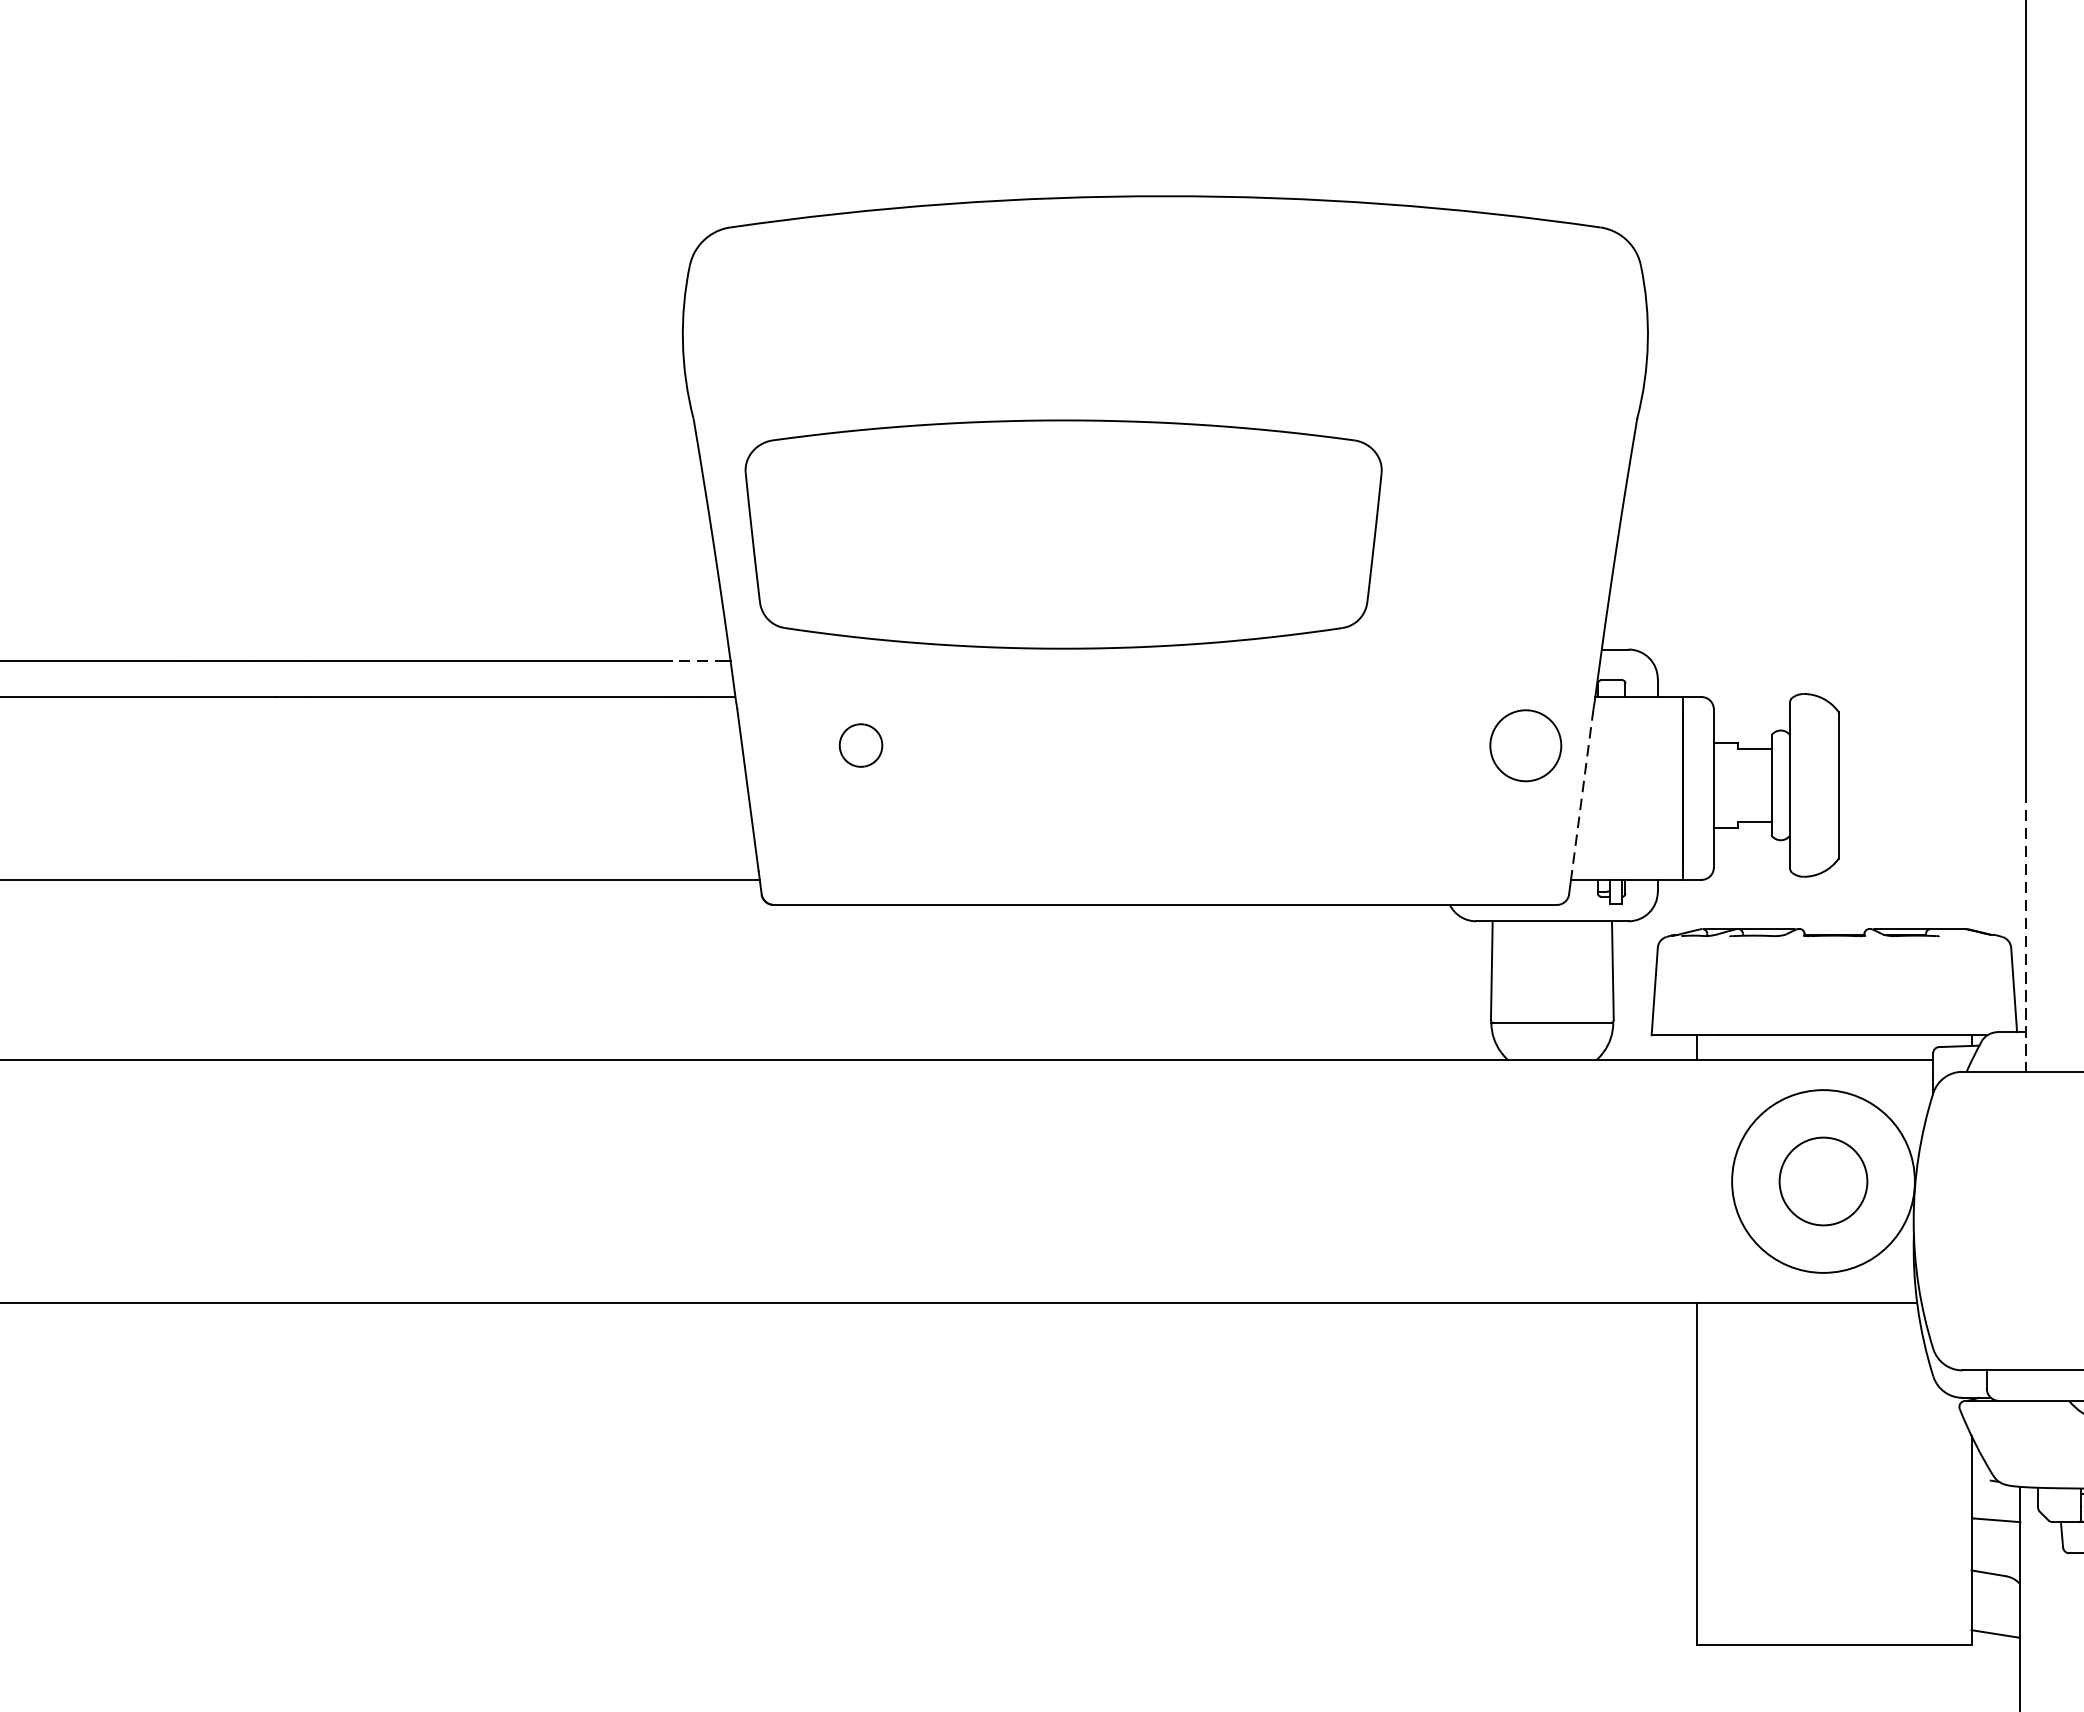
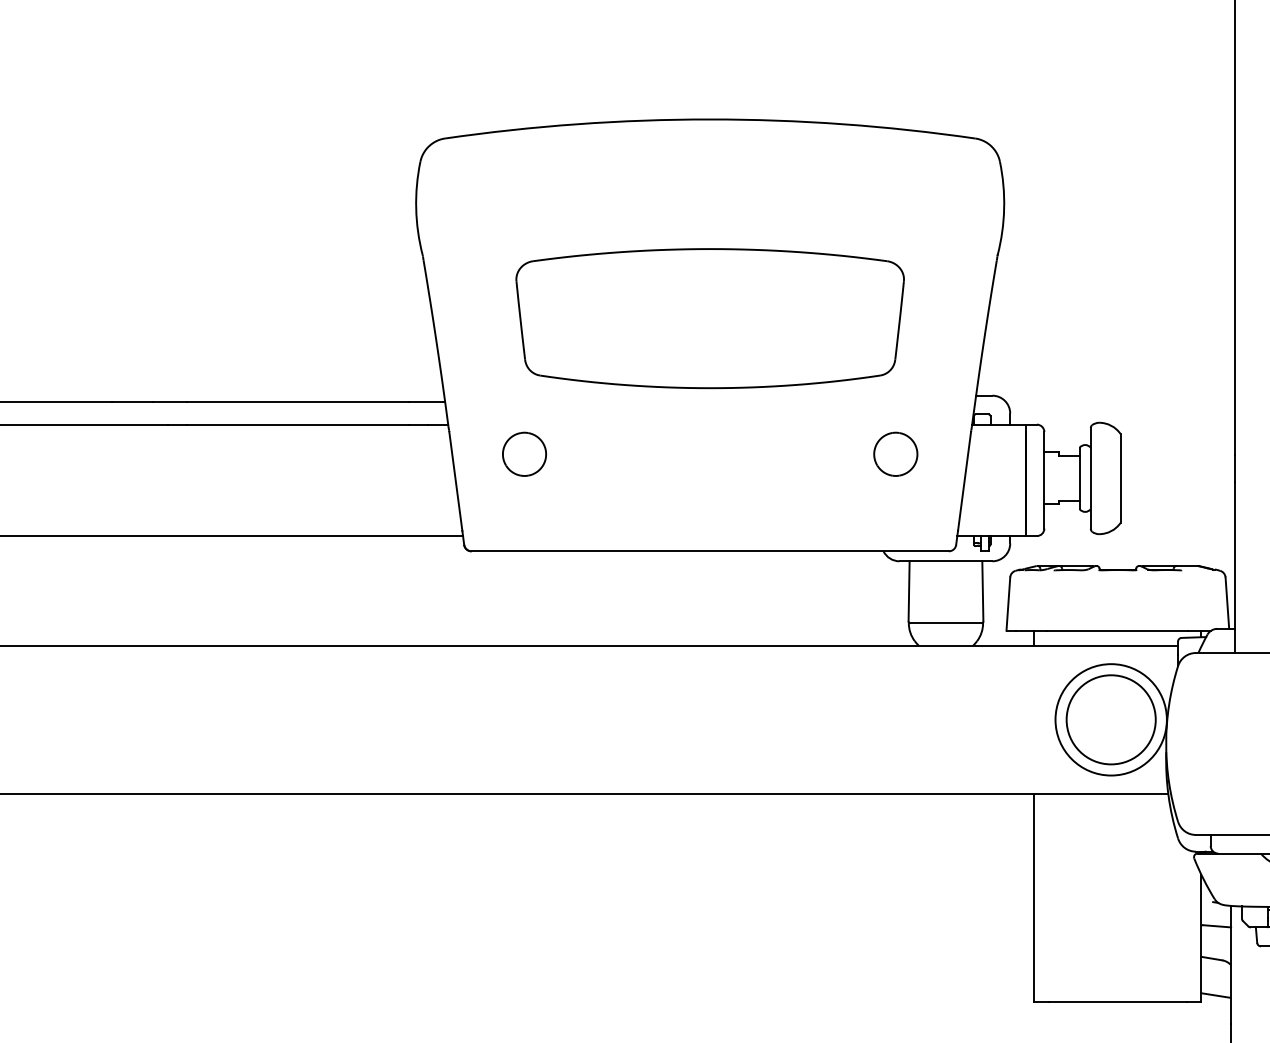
part: (1062, 534) -> (709, 318), moved
line: (699, 660) -> (426, 402), dashed -> solid
part: (860, 744) -> (524, 453), size x1.67
part: (1525, 744) -> (895, 453), moved
line: (1582, 790) -> (964, 481), dashed -> solid
line: (2025, 933) -> (1234, 568), dashed -> solid
circle: (1822, 1180) -> (1110, 719), size x1.67

